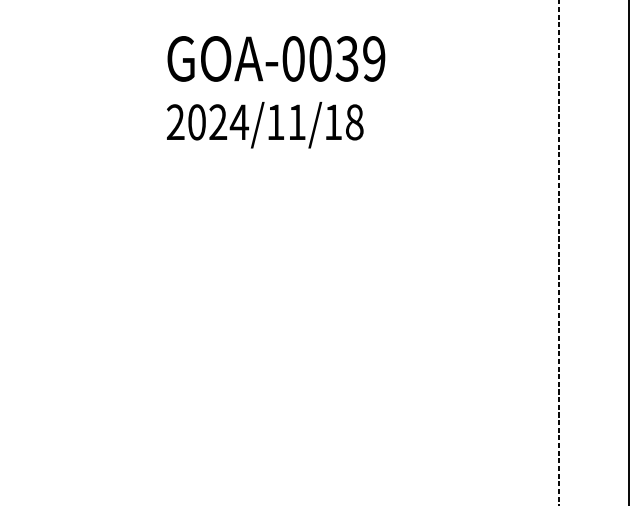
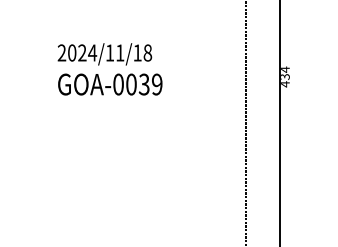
text: (276, 58) -> (110, 84), moved

